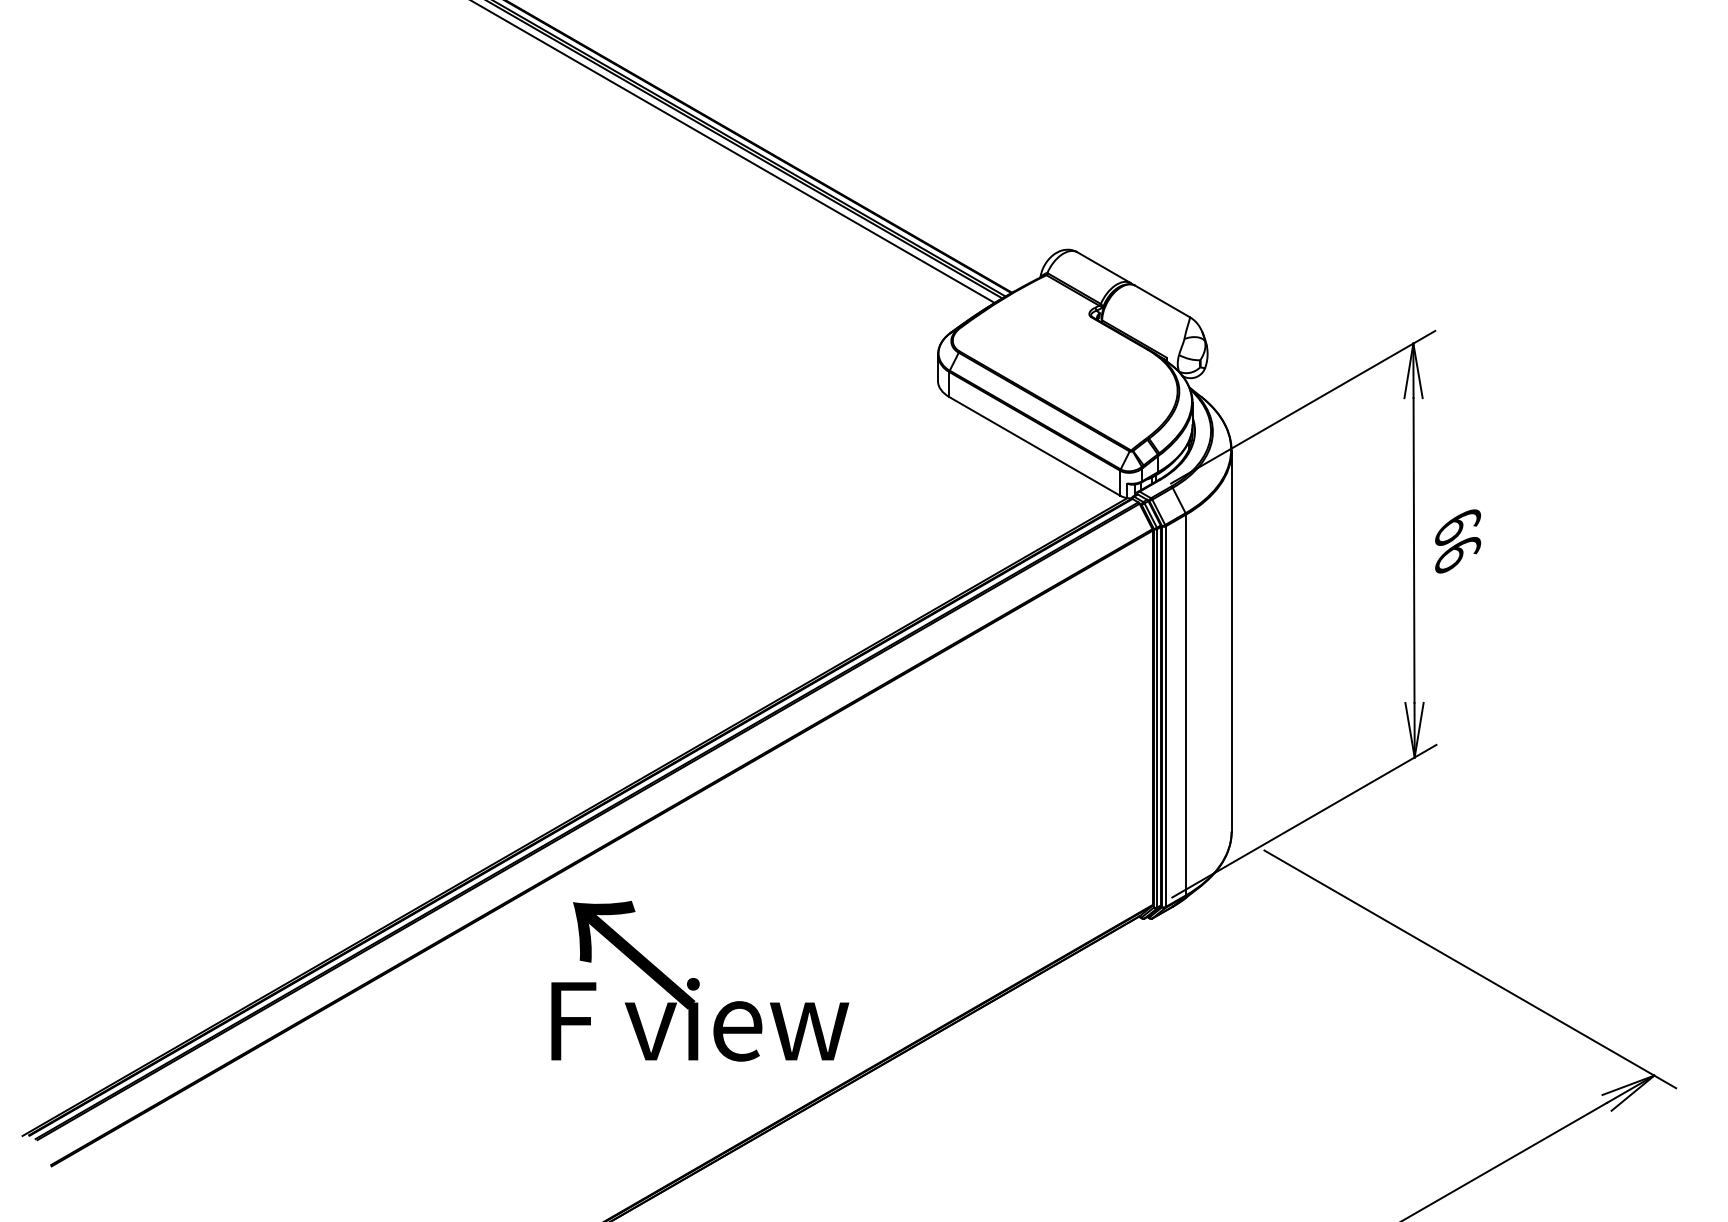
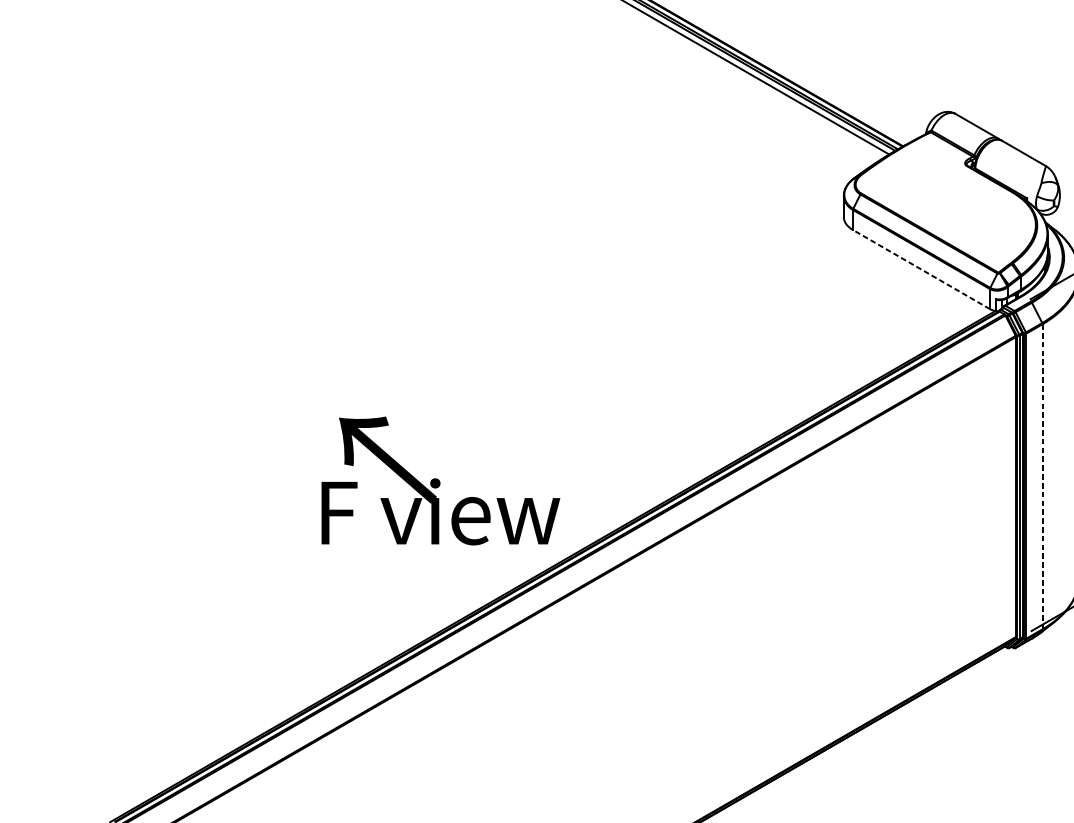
line: (1034, 446) -> (921, 269), solid -> dashed
line: (1186, 705) -> (1042, 477), solid -> dashed
text: (700, 980) -> (441, 480), moved

